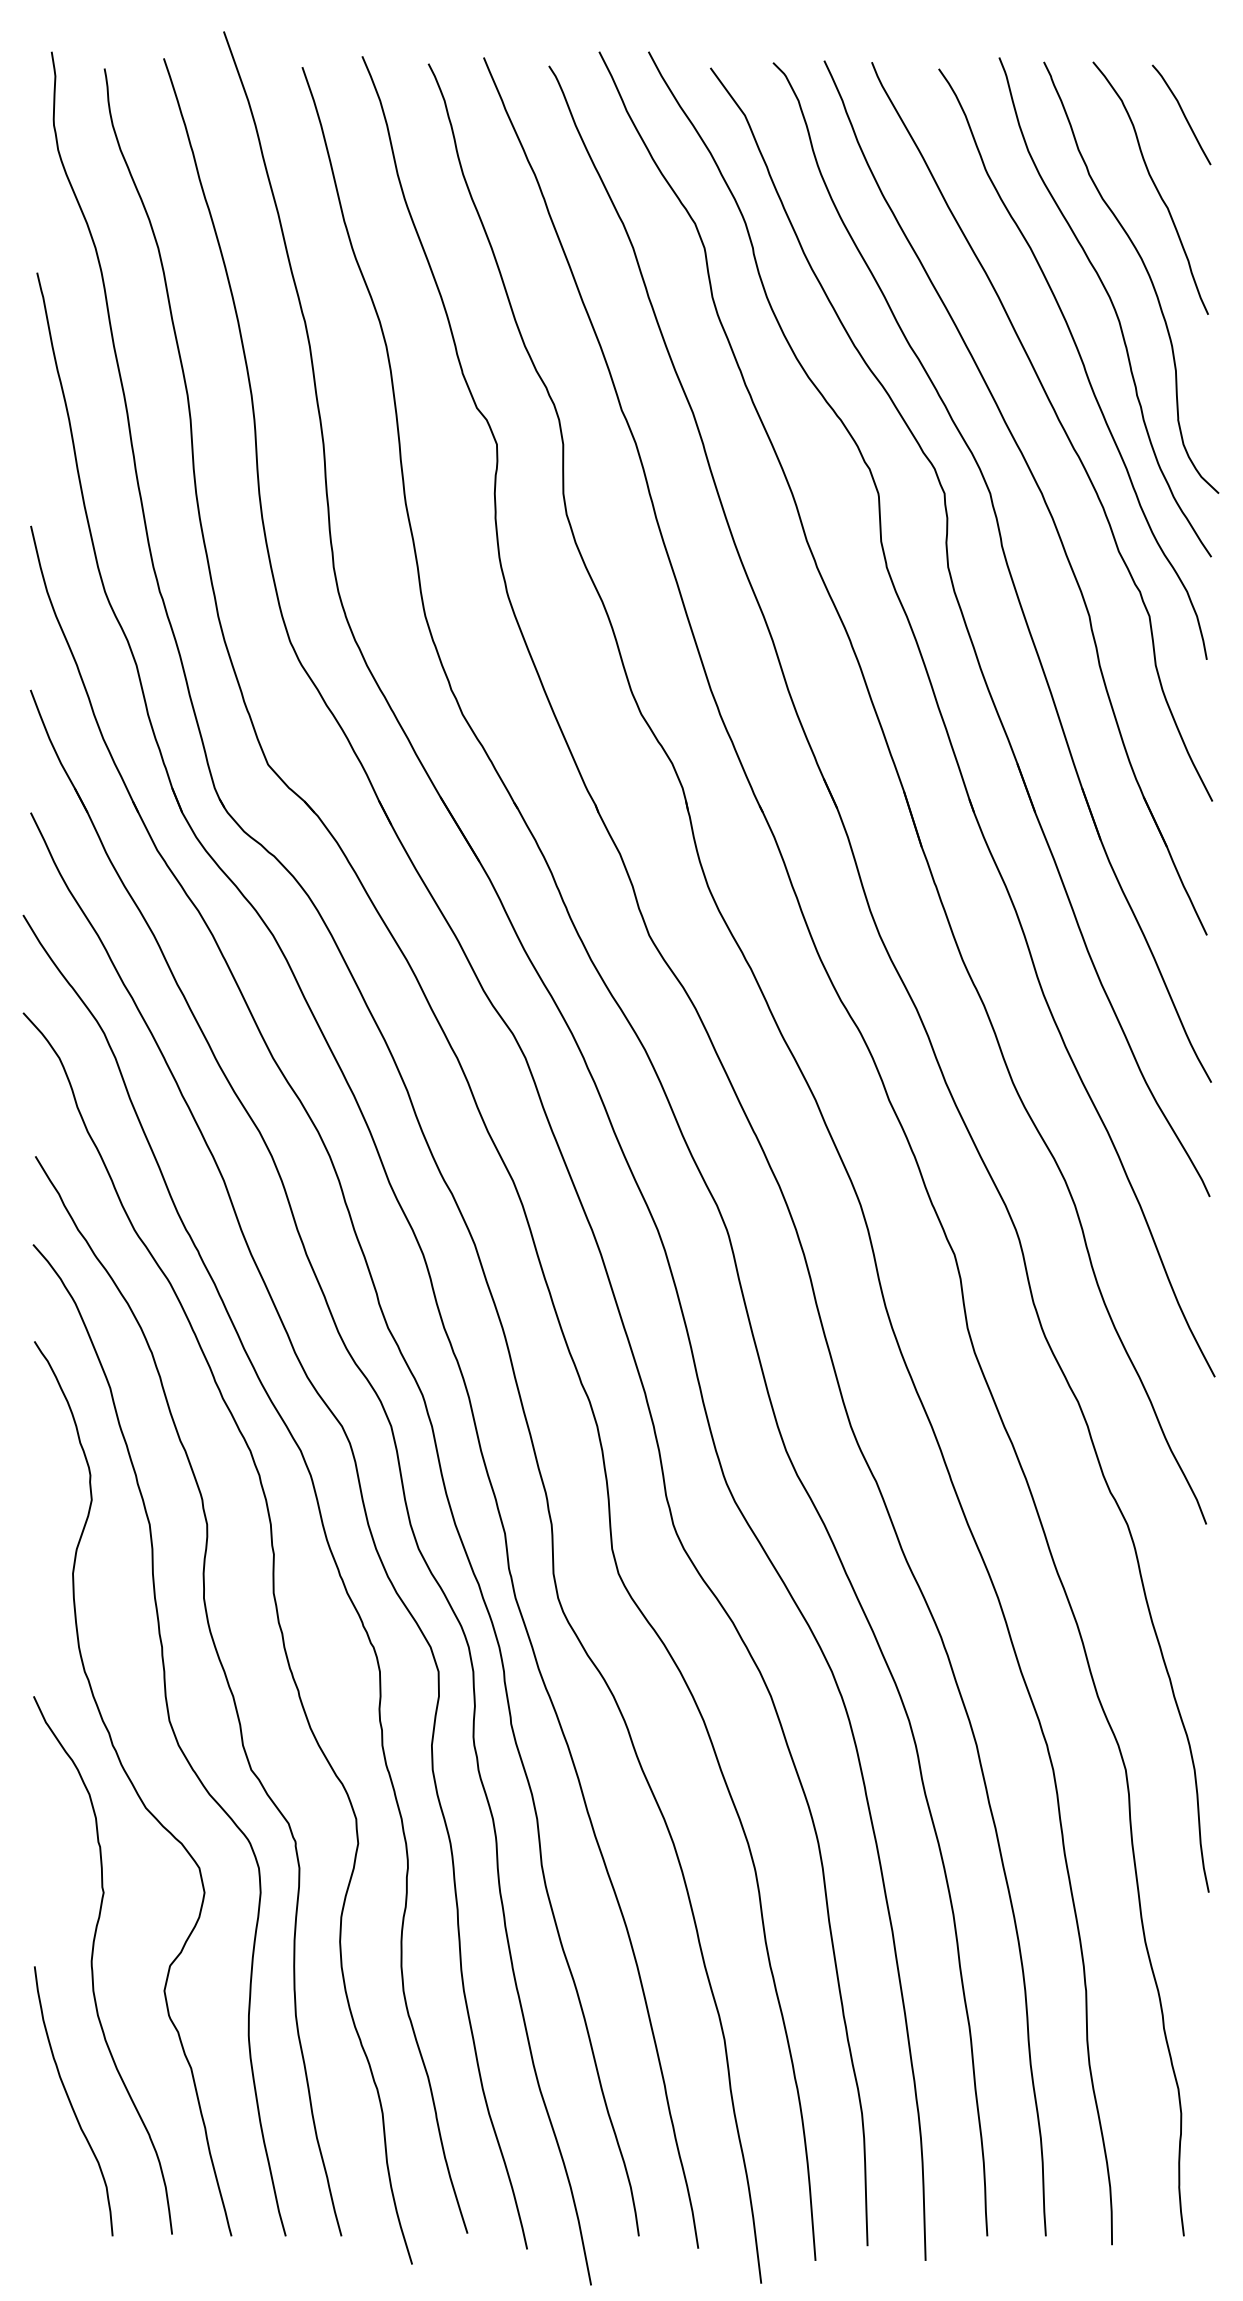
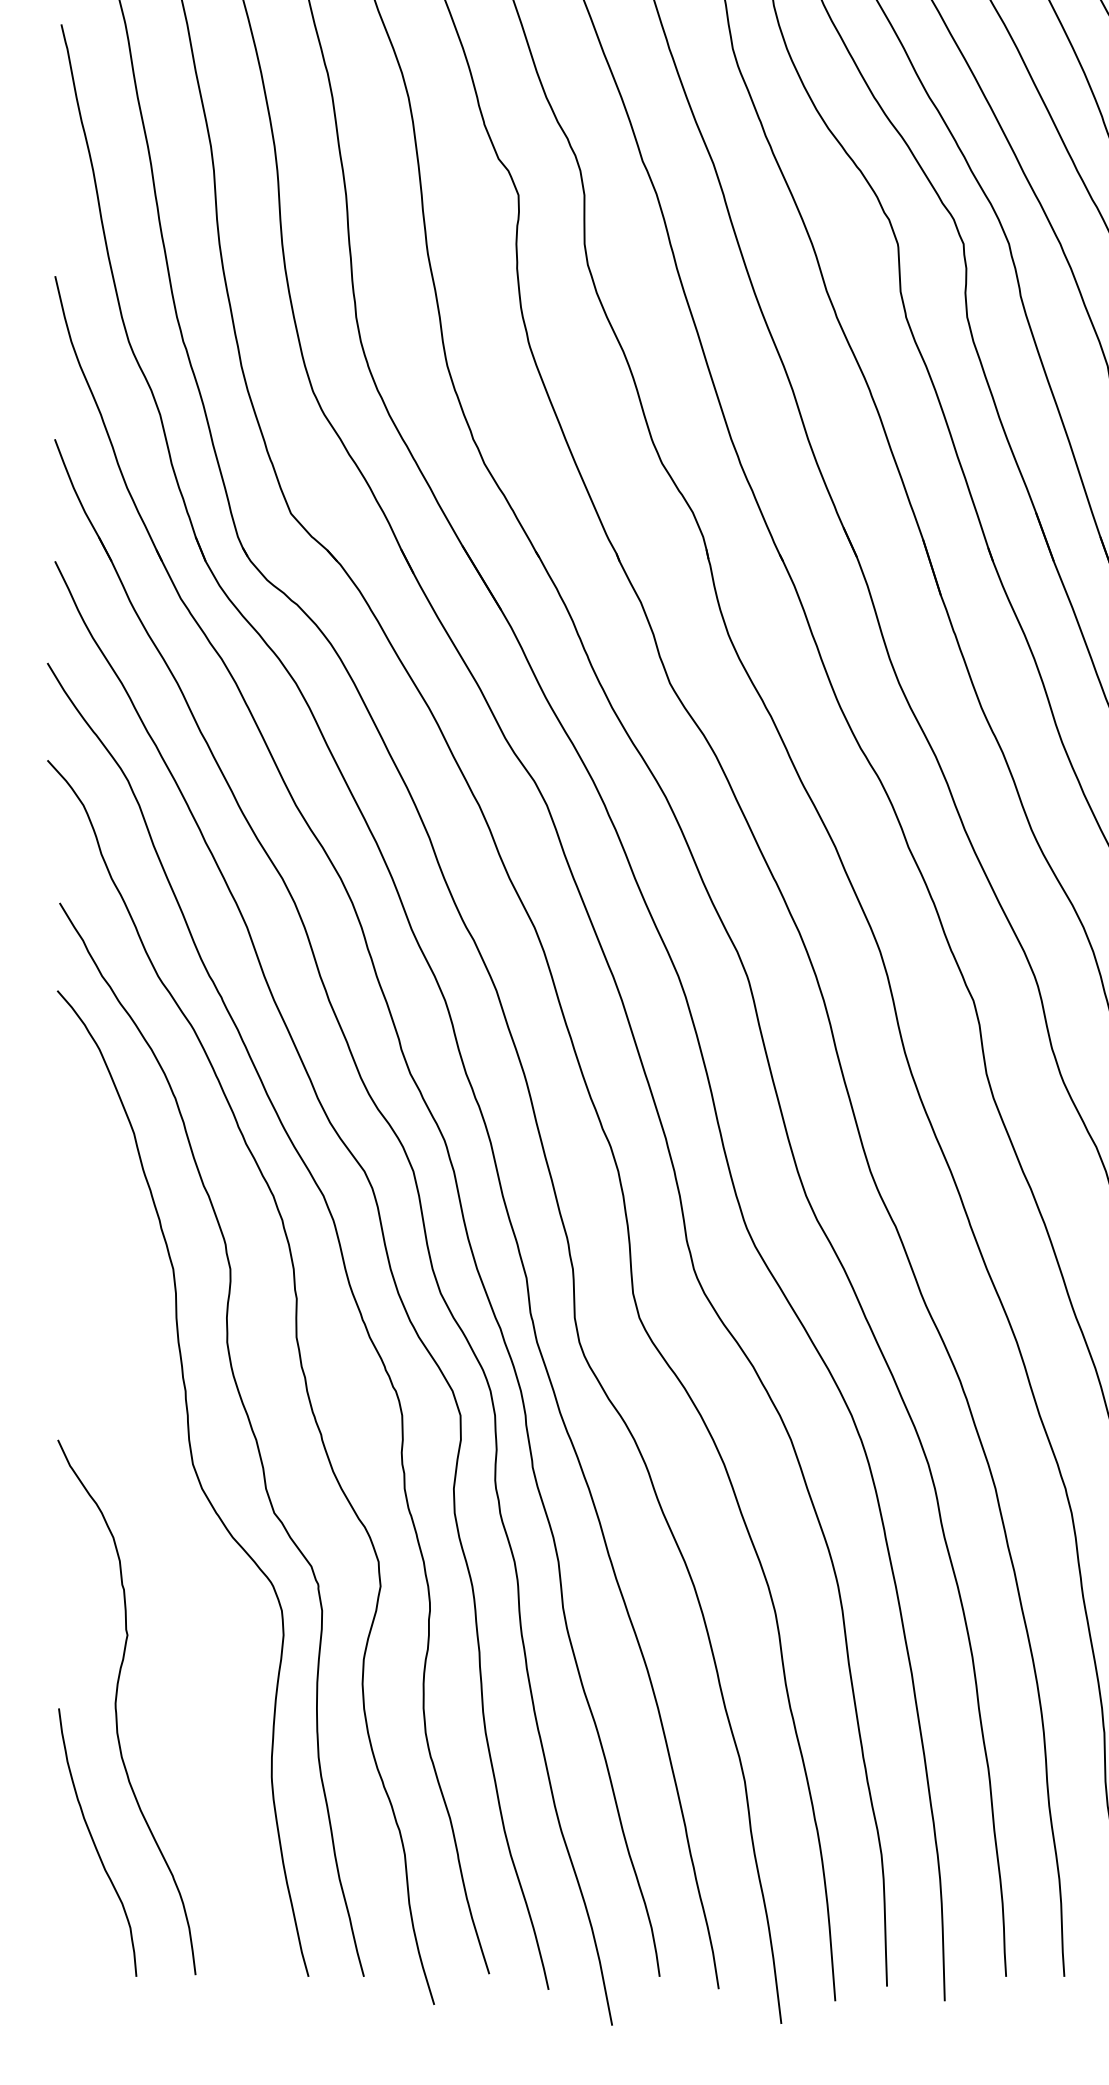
curve: (133, 1788) -> (157, 1531), removed

